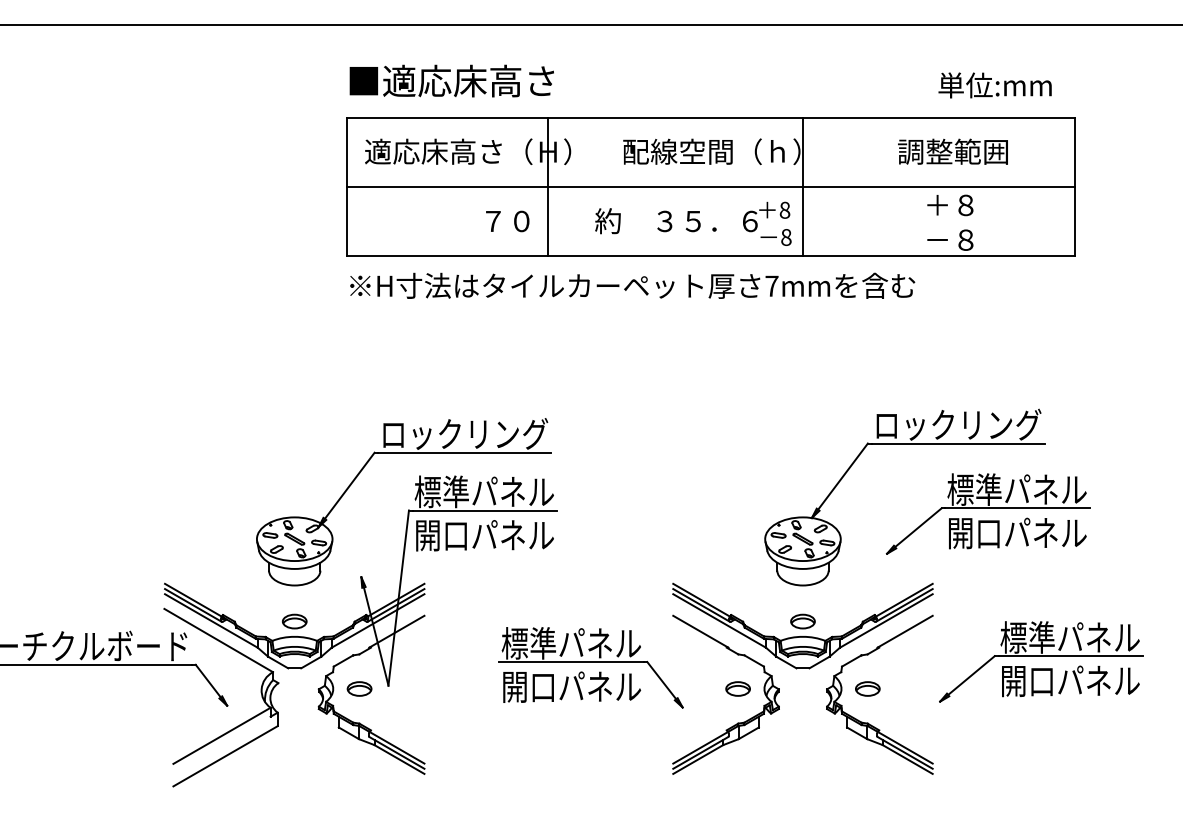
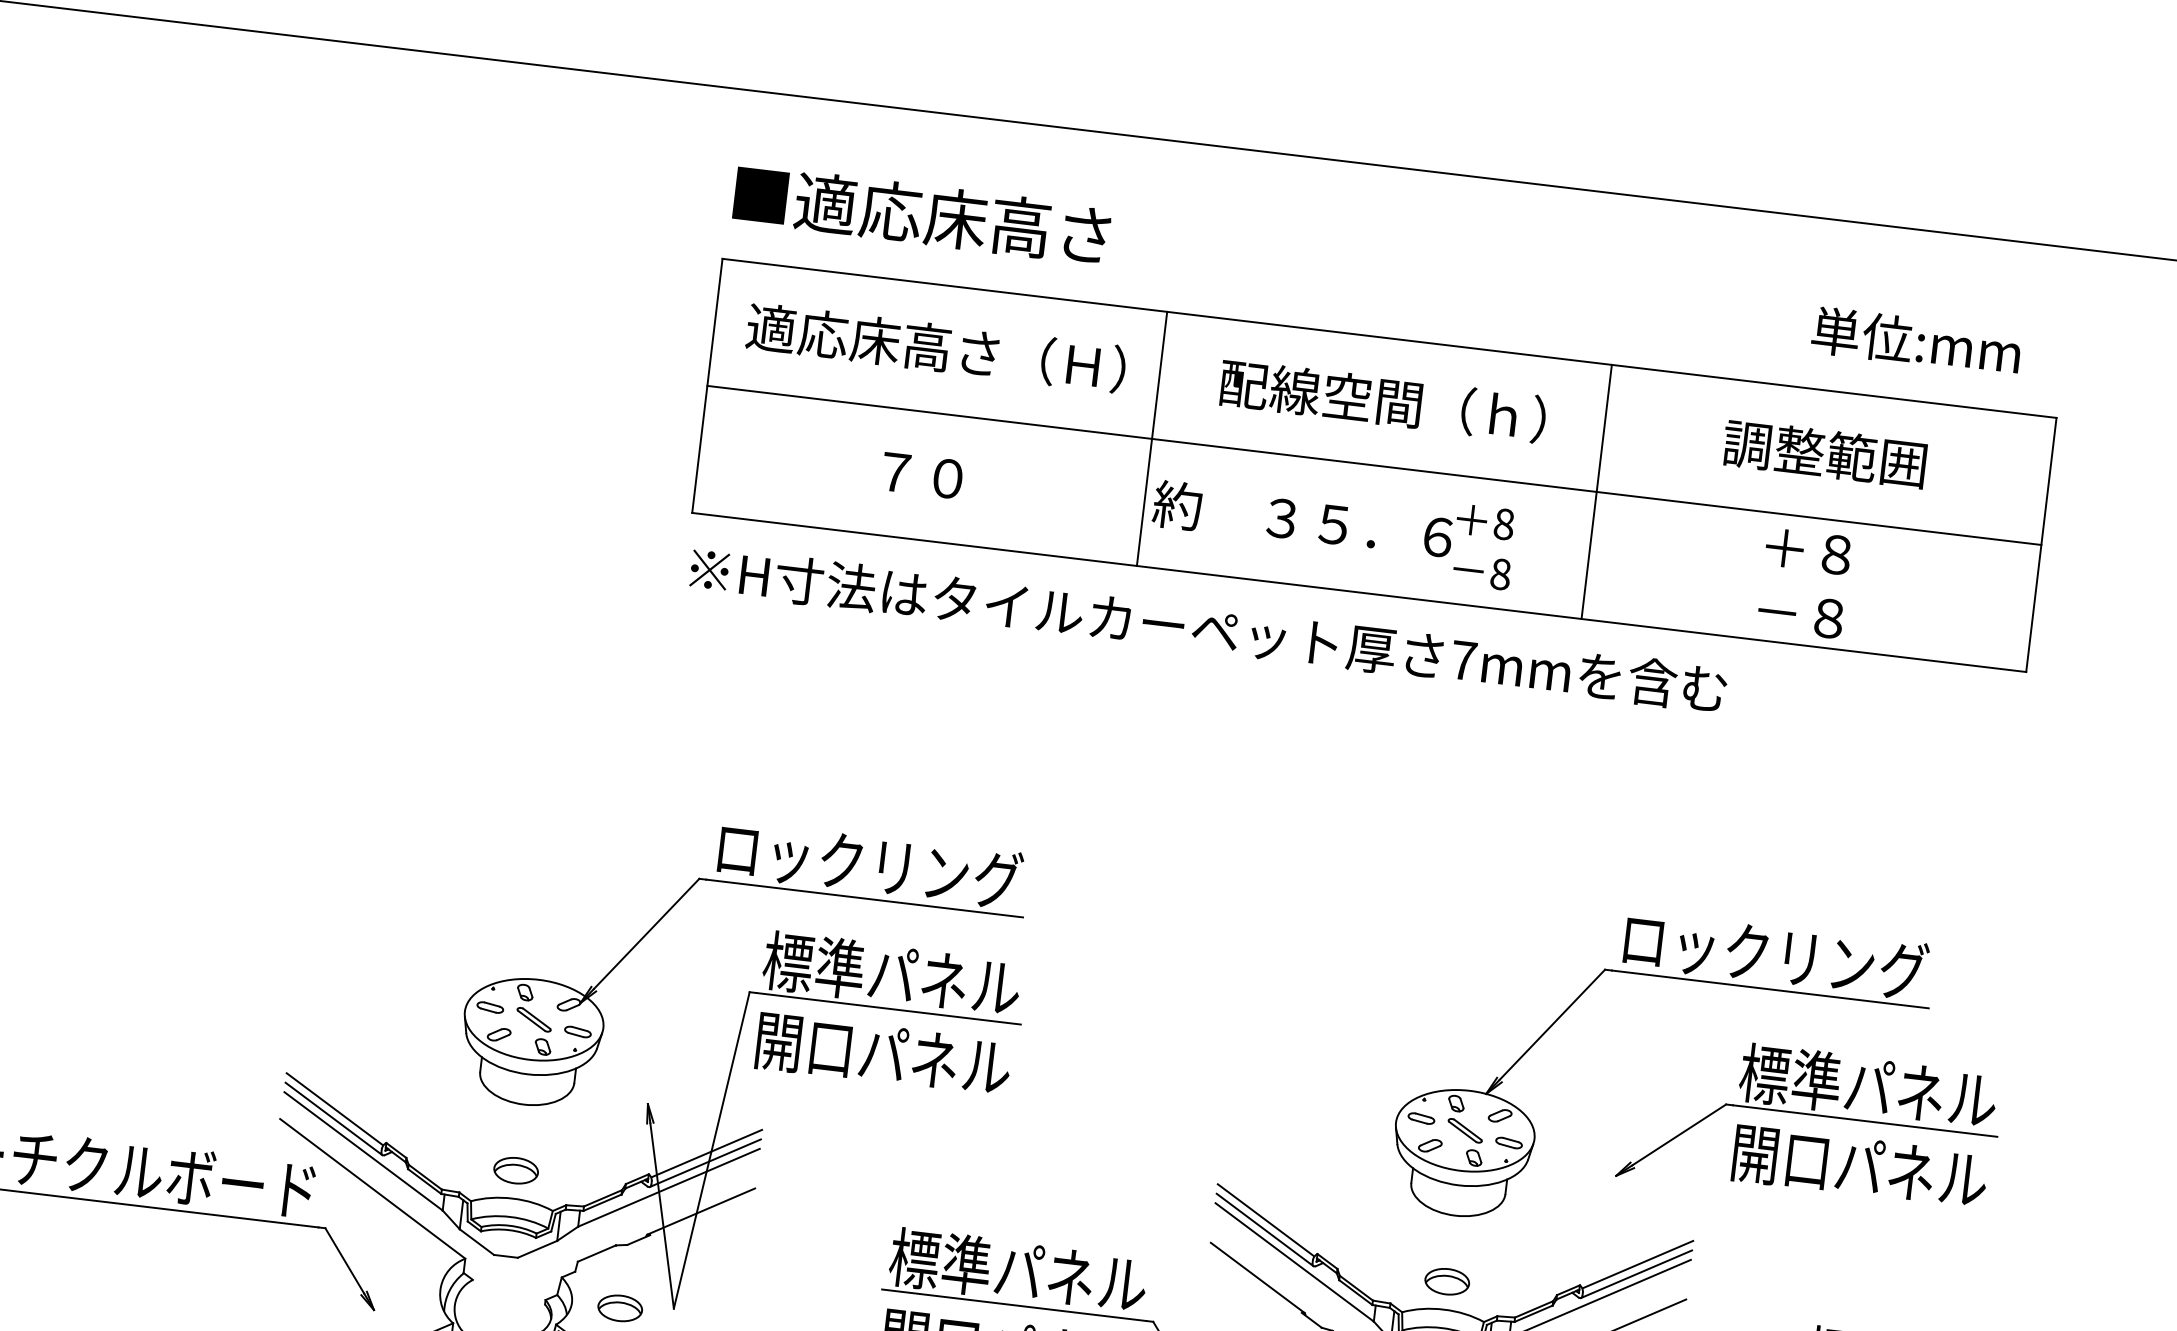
line: (548, 186) -> (1153, 438), moved
line: (802, 186) -> (1596, 491), moved
text: (507, 221) -> (921, 475), moved

